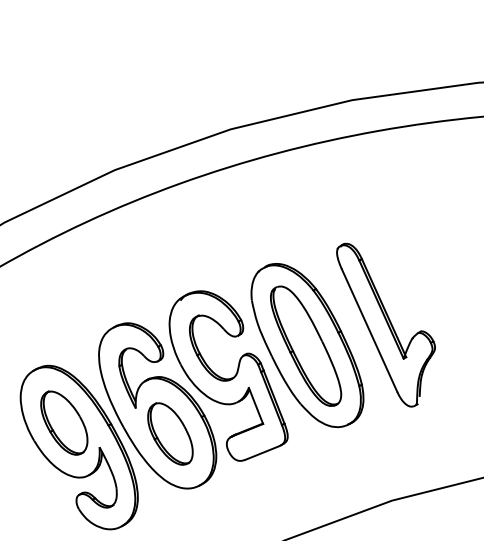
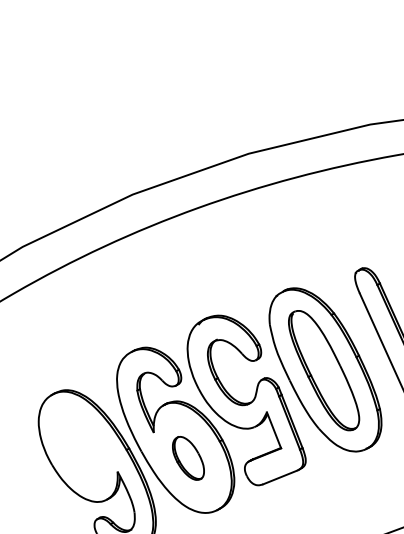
part: (64, 422) -> (82, 446), removed
part: (170, 433) -> (188, 457), size x0.7

